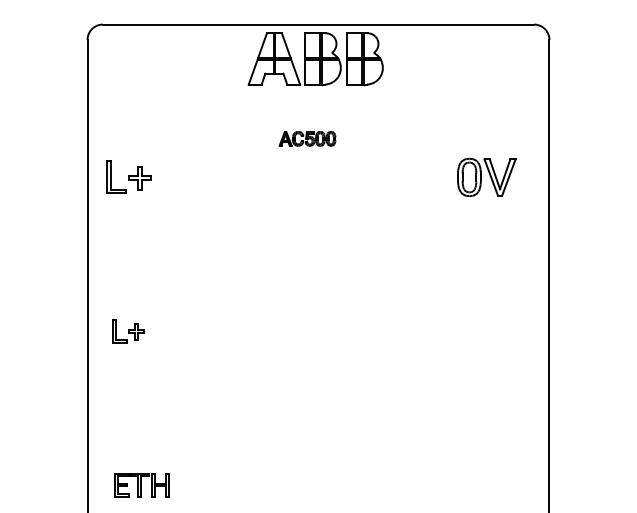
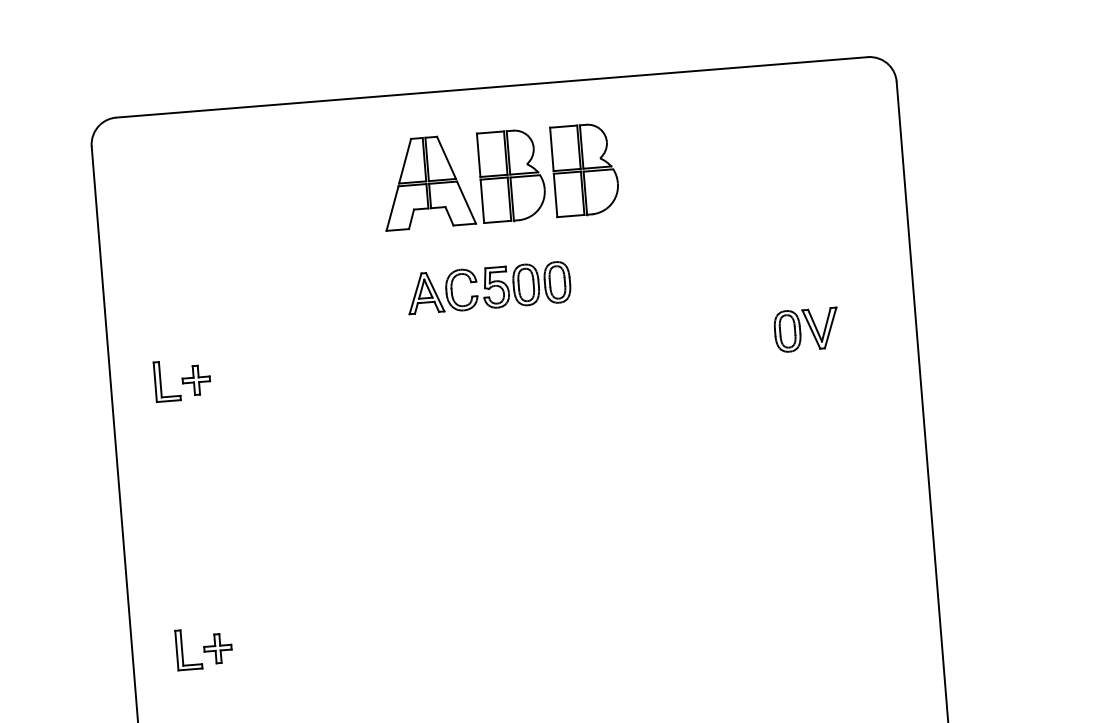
part: (315, 59) -> (499, 177), moved
part: (307, 138) -> (488, 287), size x1.67
part: (486, 176) -> (806, 328), size x0.62
part: (128, 177) -> (182, 380), size x0.71

